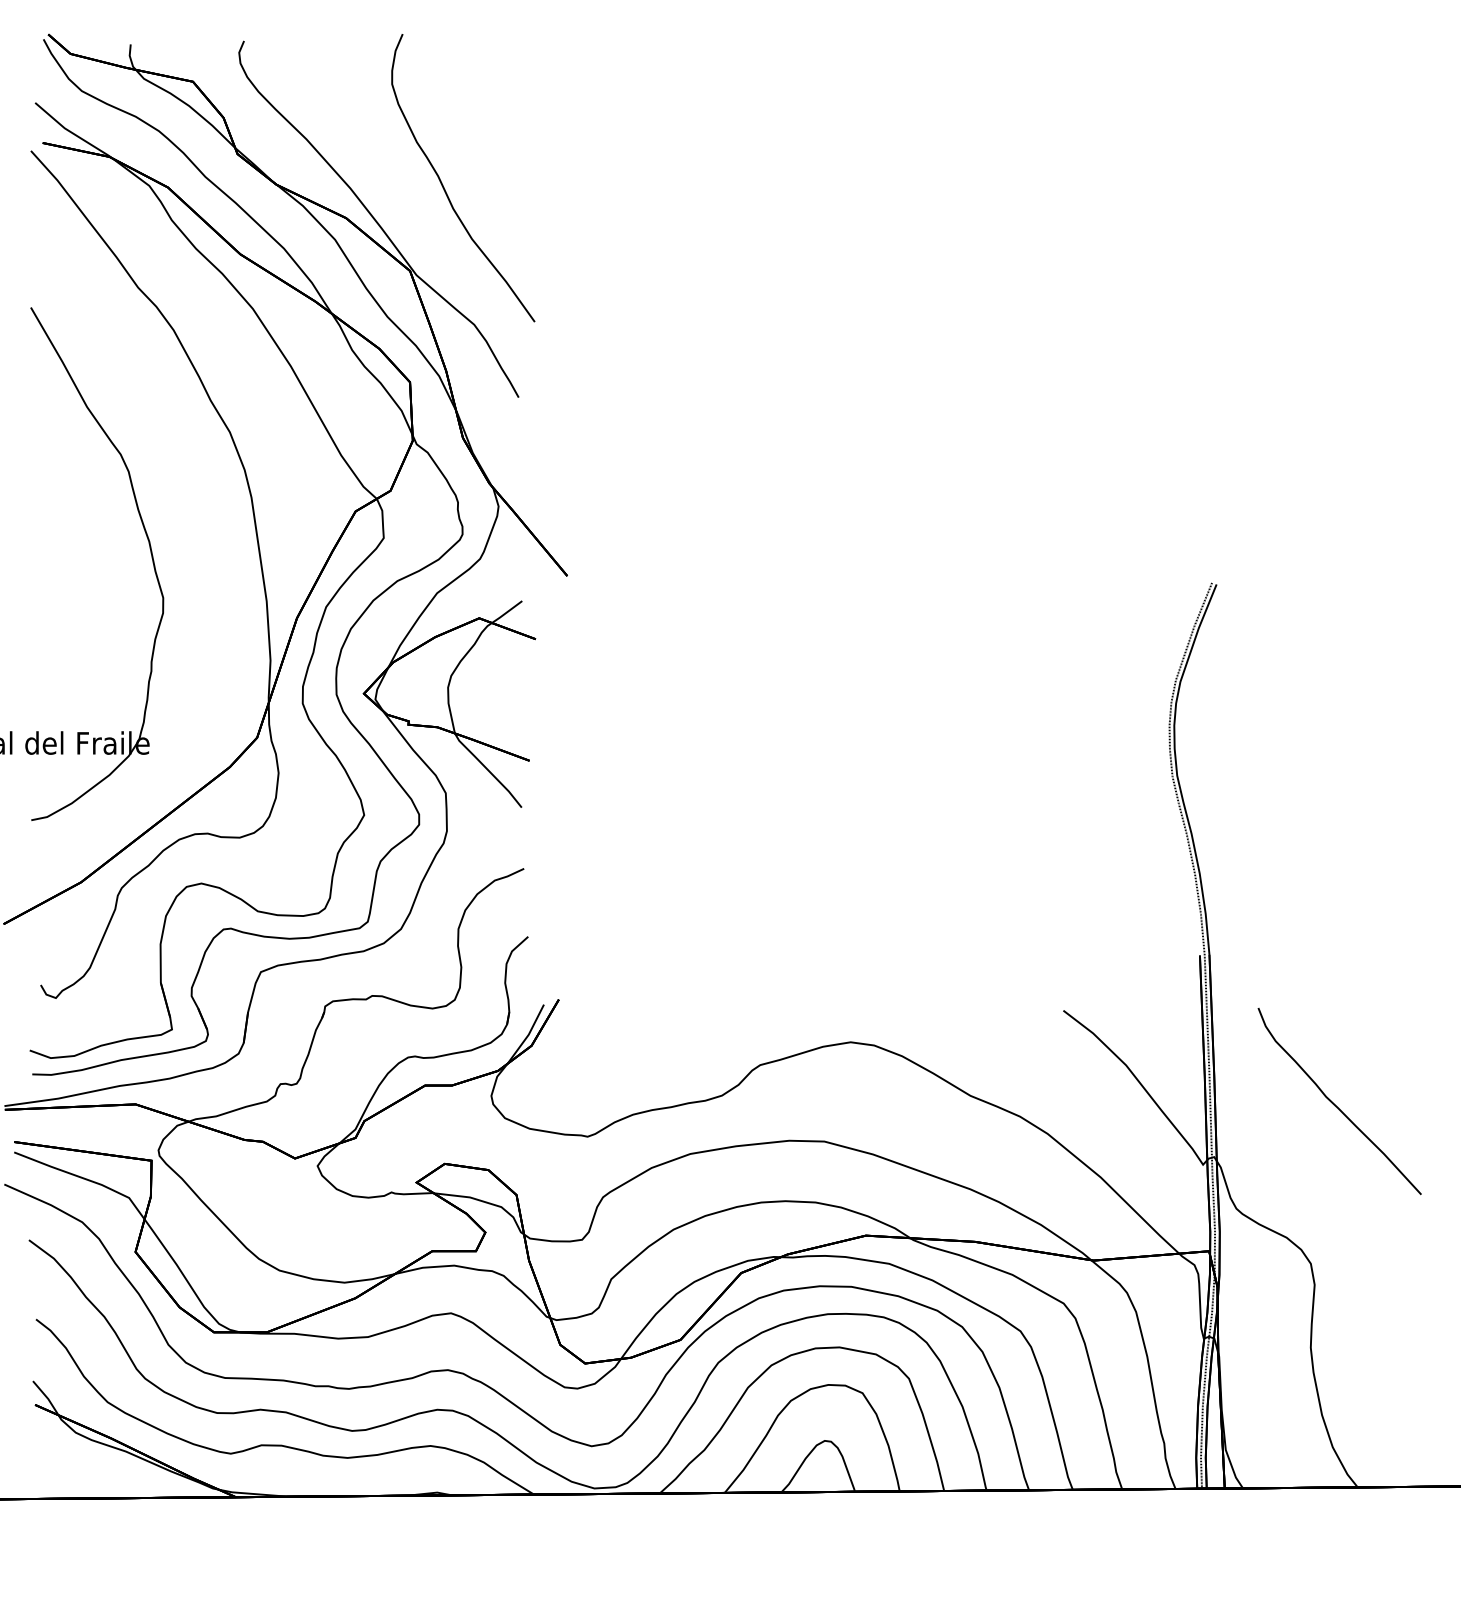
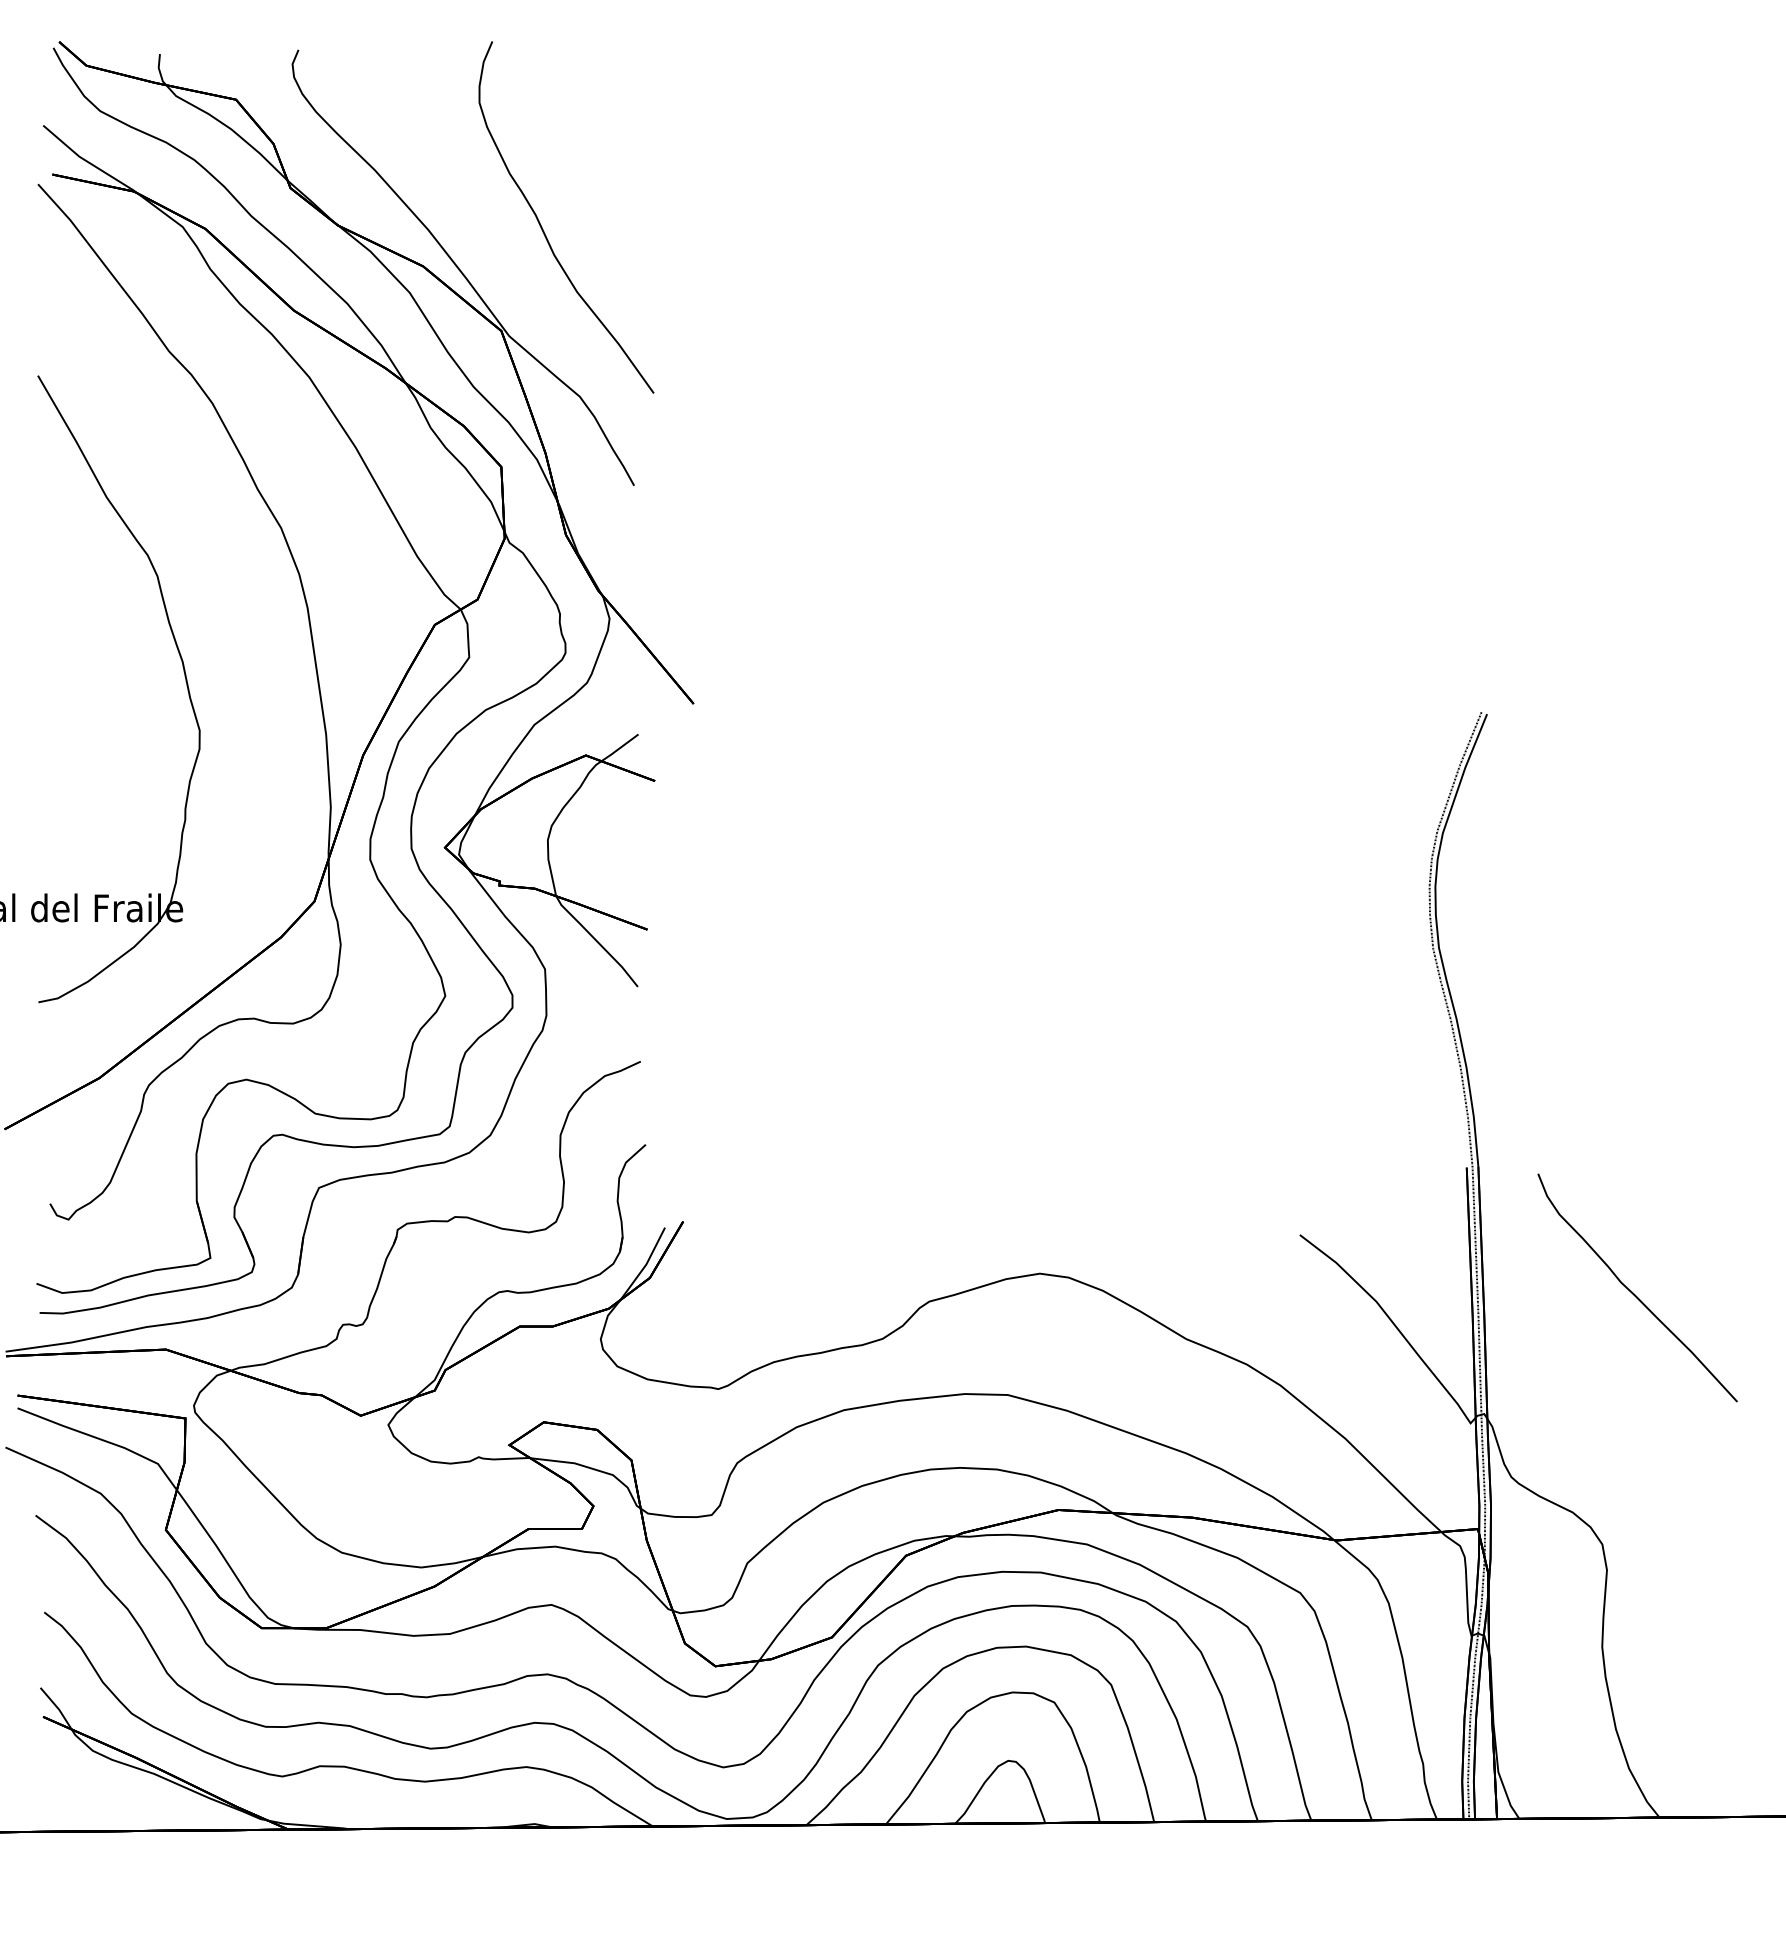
part: (1335, 1104) -> (1632, 1291), moved

